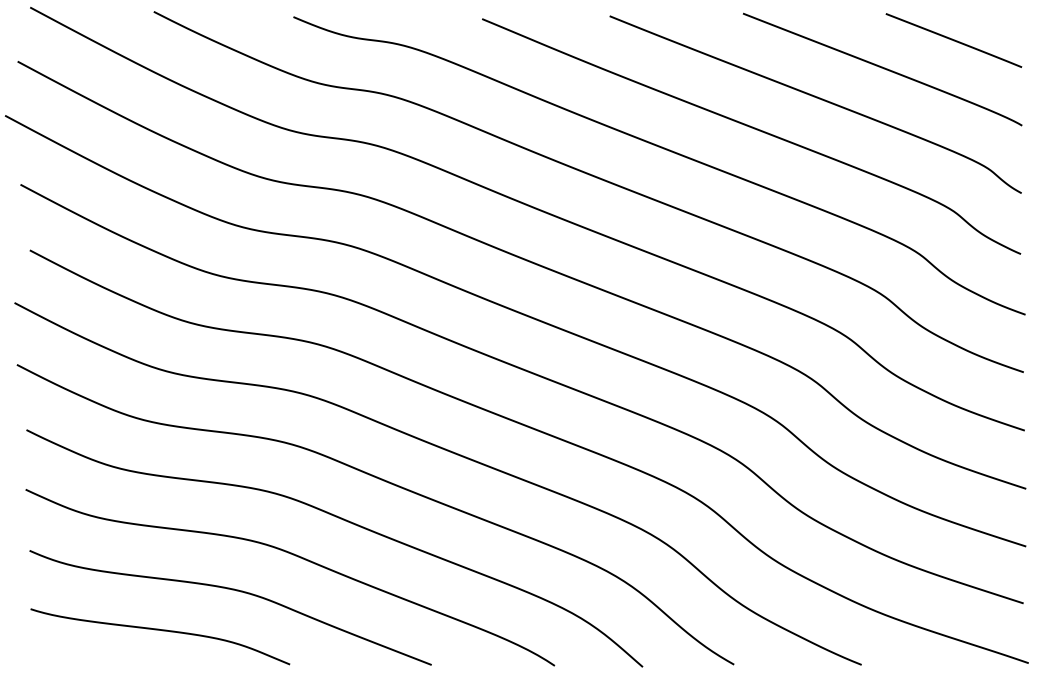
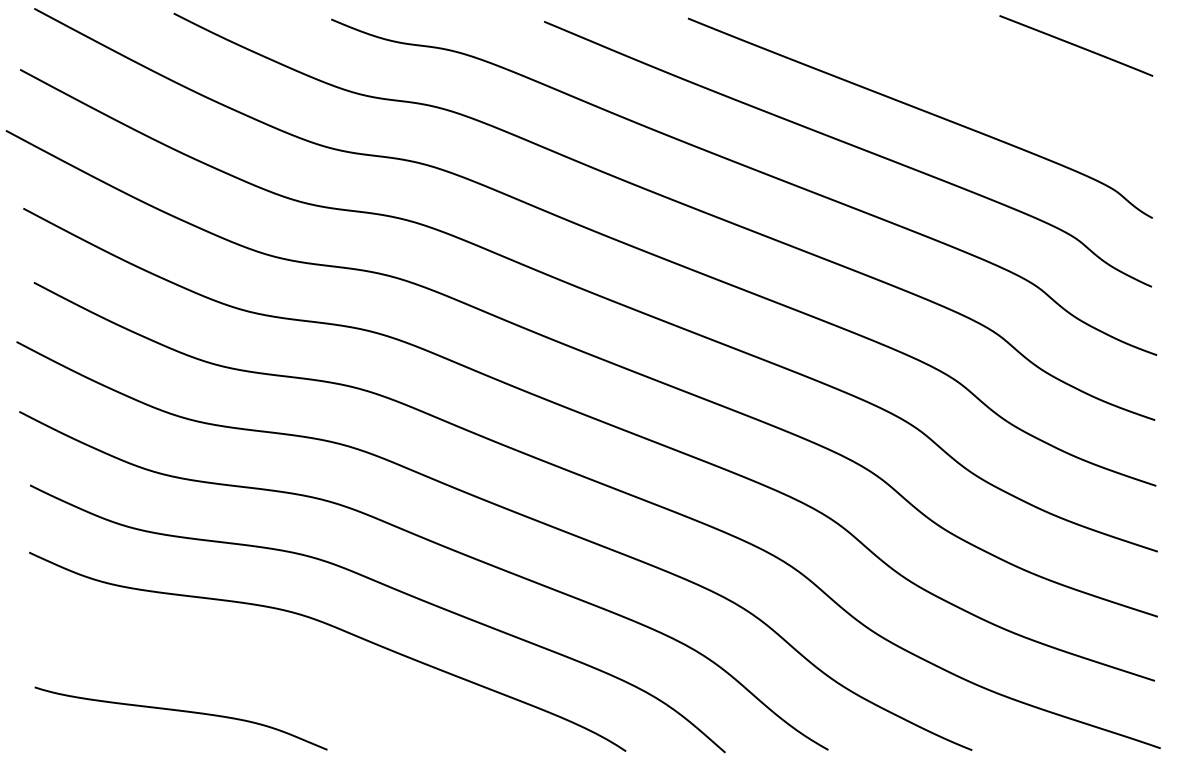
curve: (882, 68) -> (995, 77), removed
curve: (236, 591) -> (266, 667), removed

